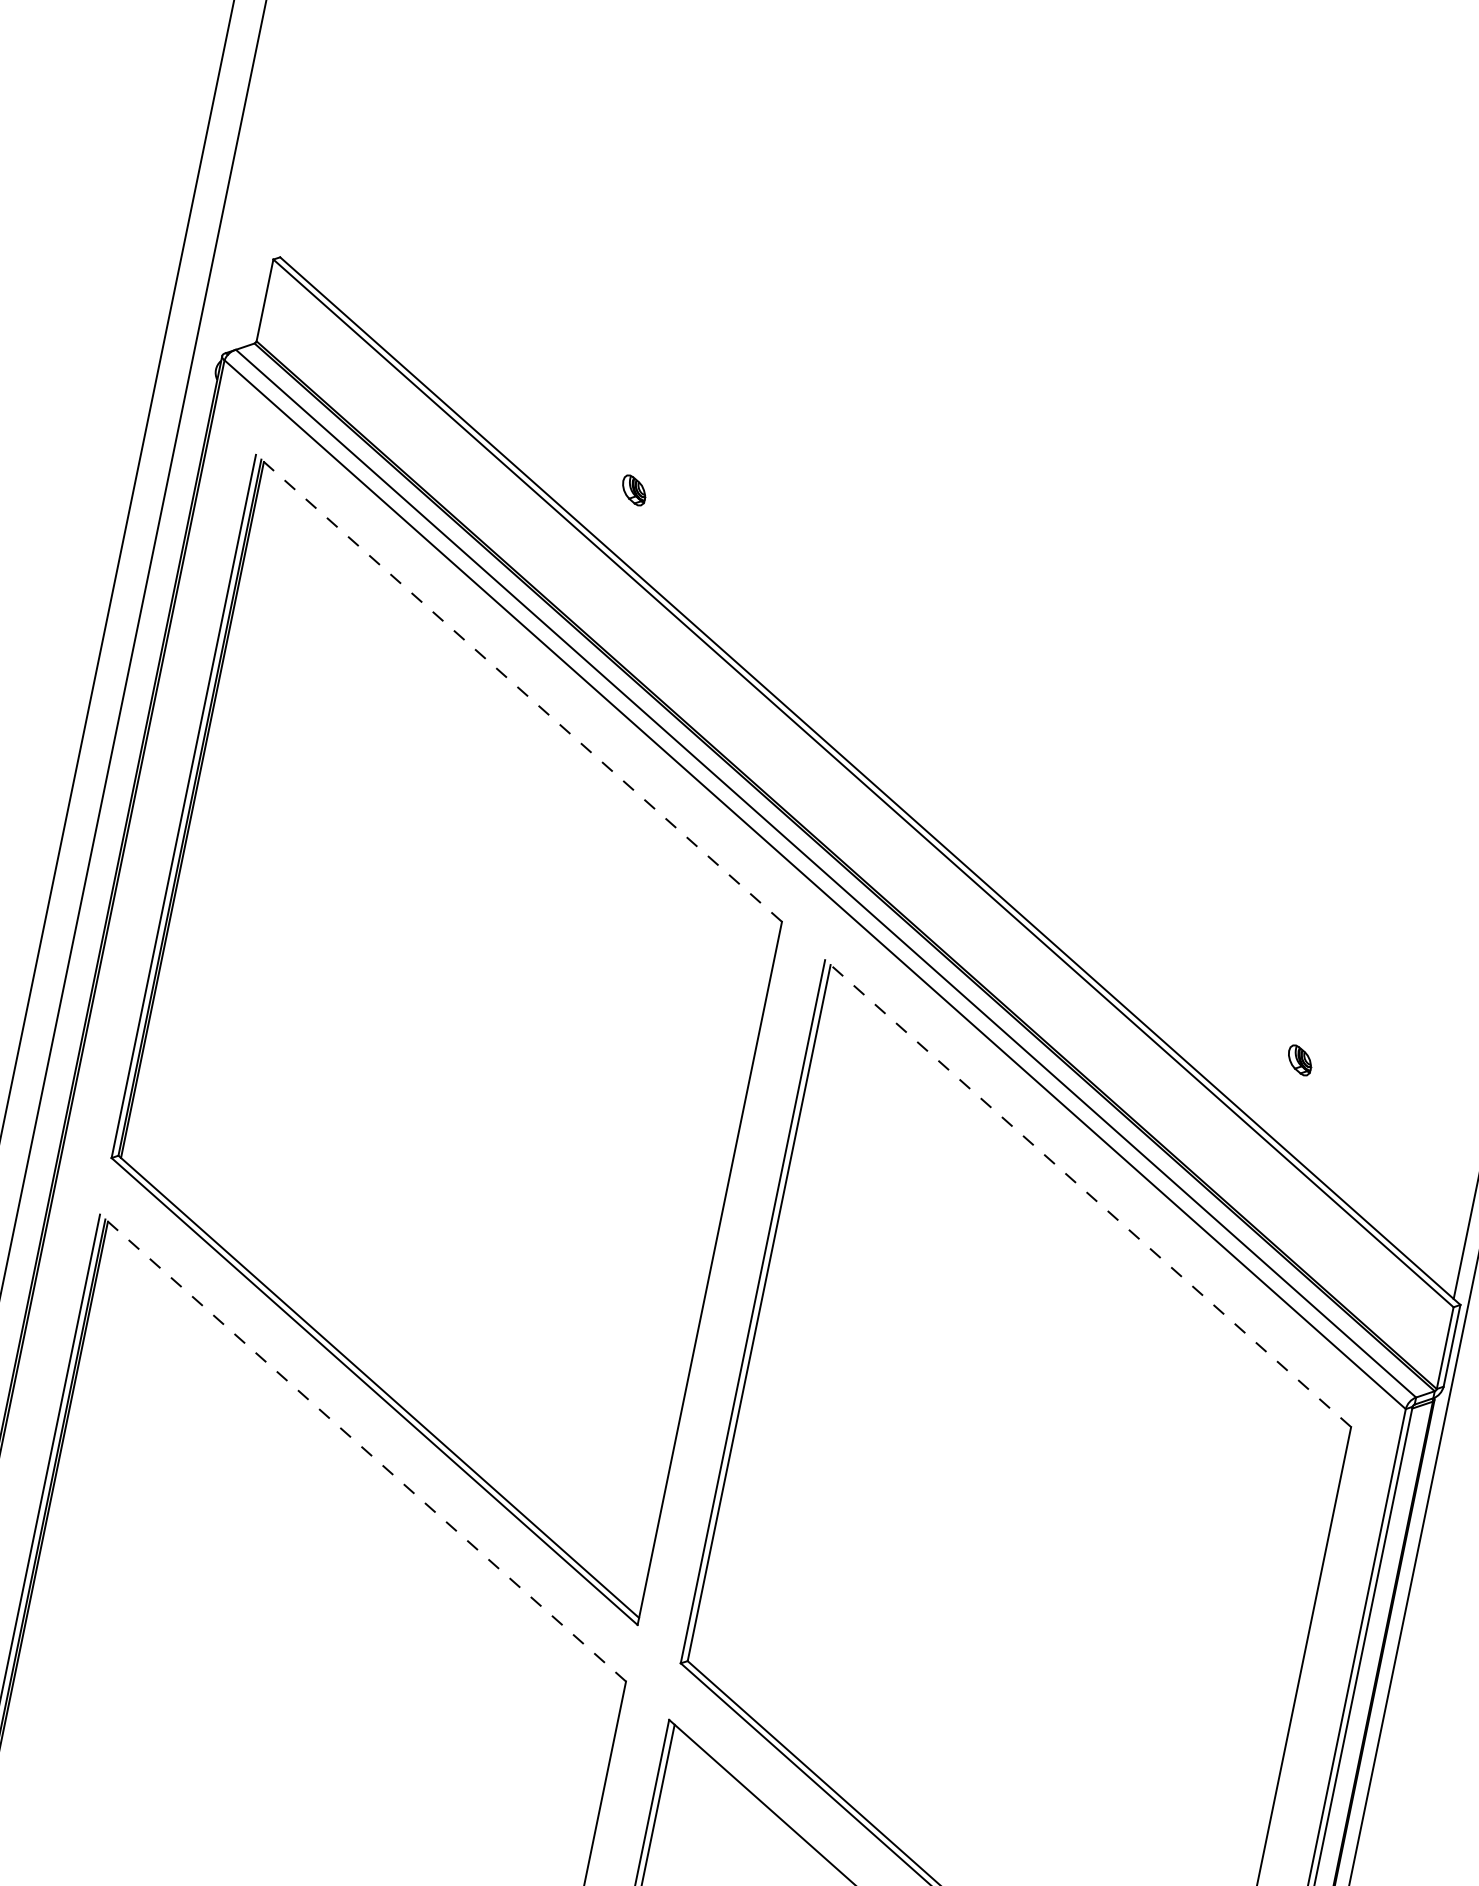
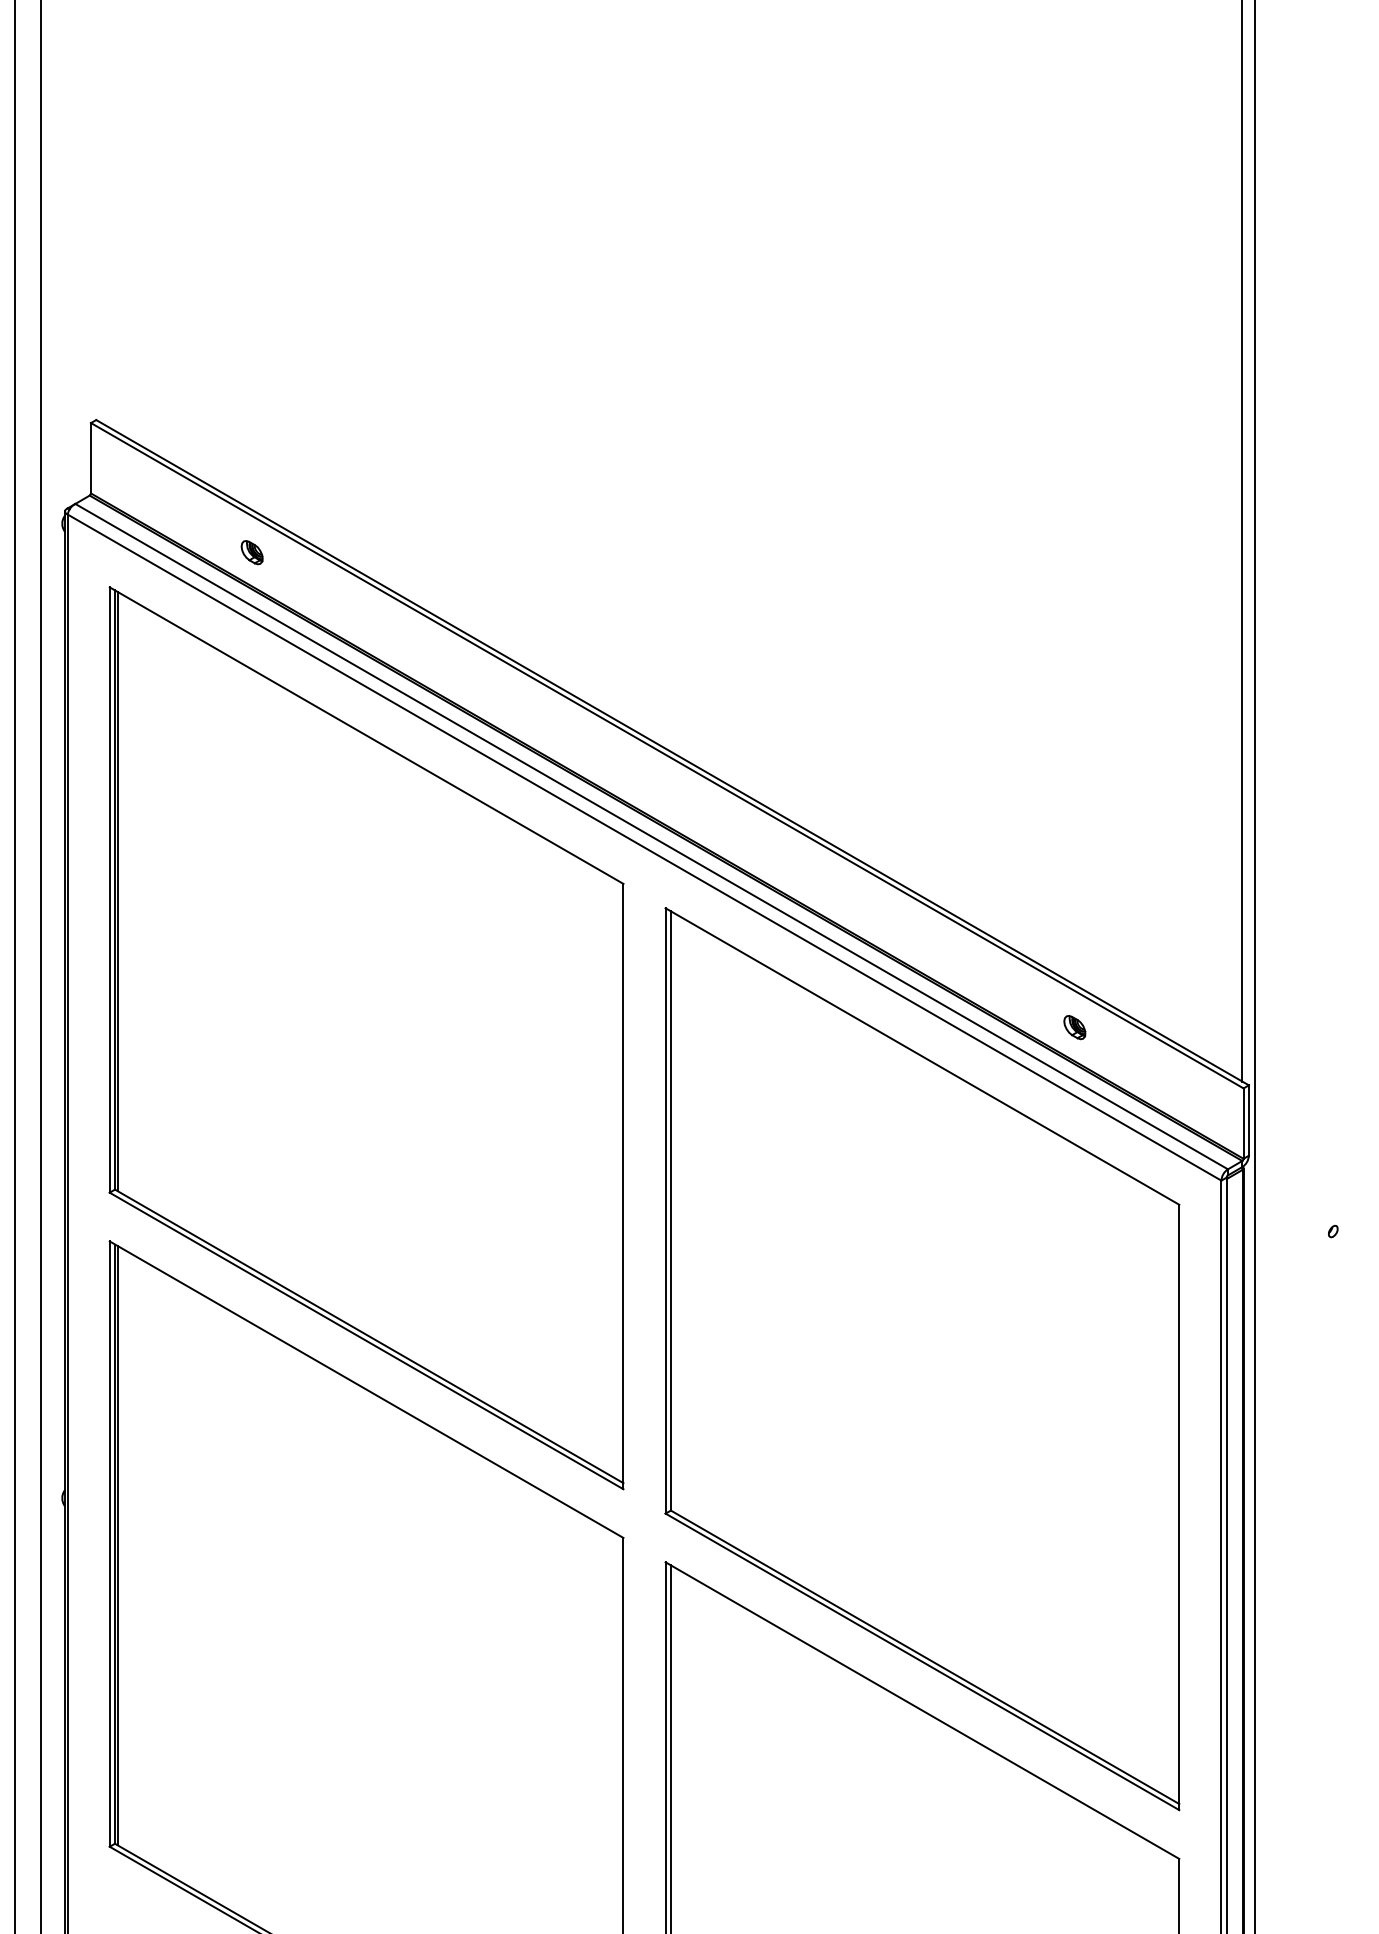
part: (633, 490) -> (251, 552), moved
line: (518, 688) -> (366, 735), dashed -> solid
part: (1299, 1060) -> (1074, 1027), moved
line: (1088, 1193) -> (922, 1056), dashed -> solid
line: (362, 1447) -> (366, 1389), dashed -> solid

